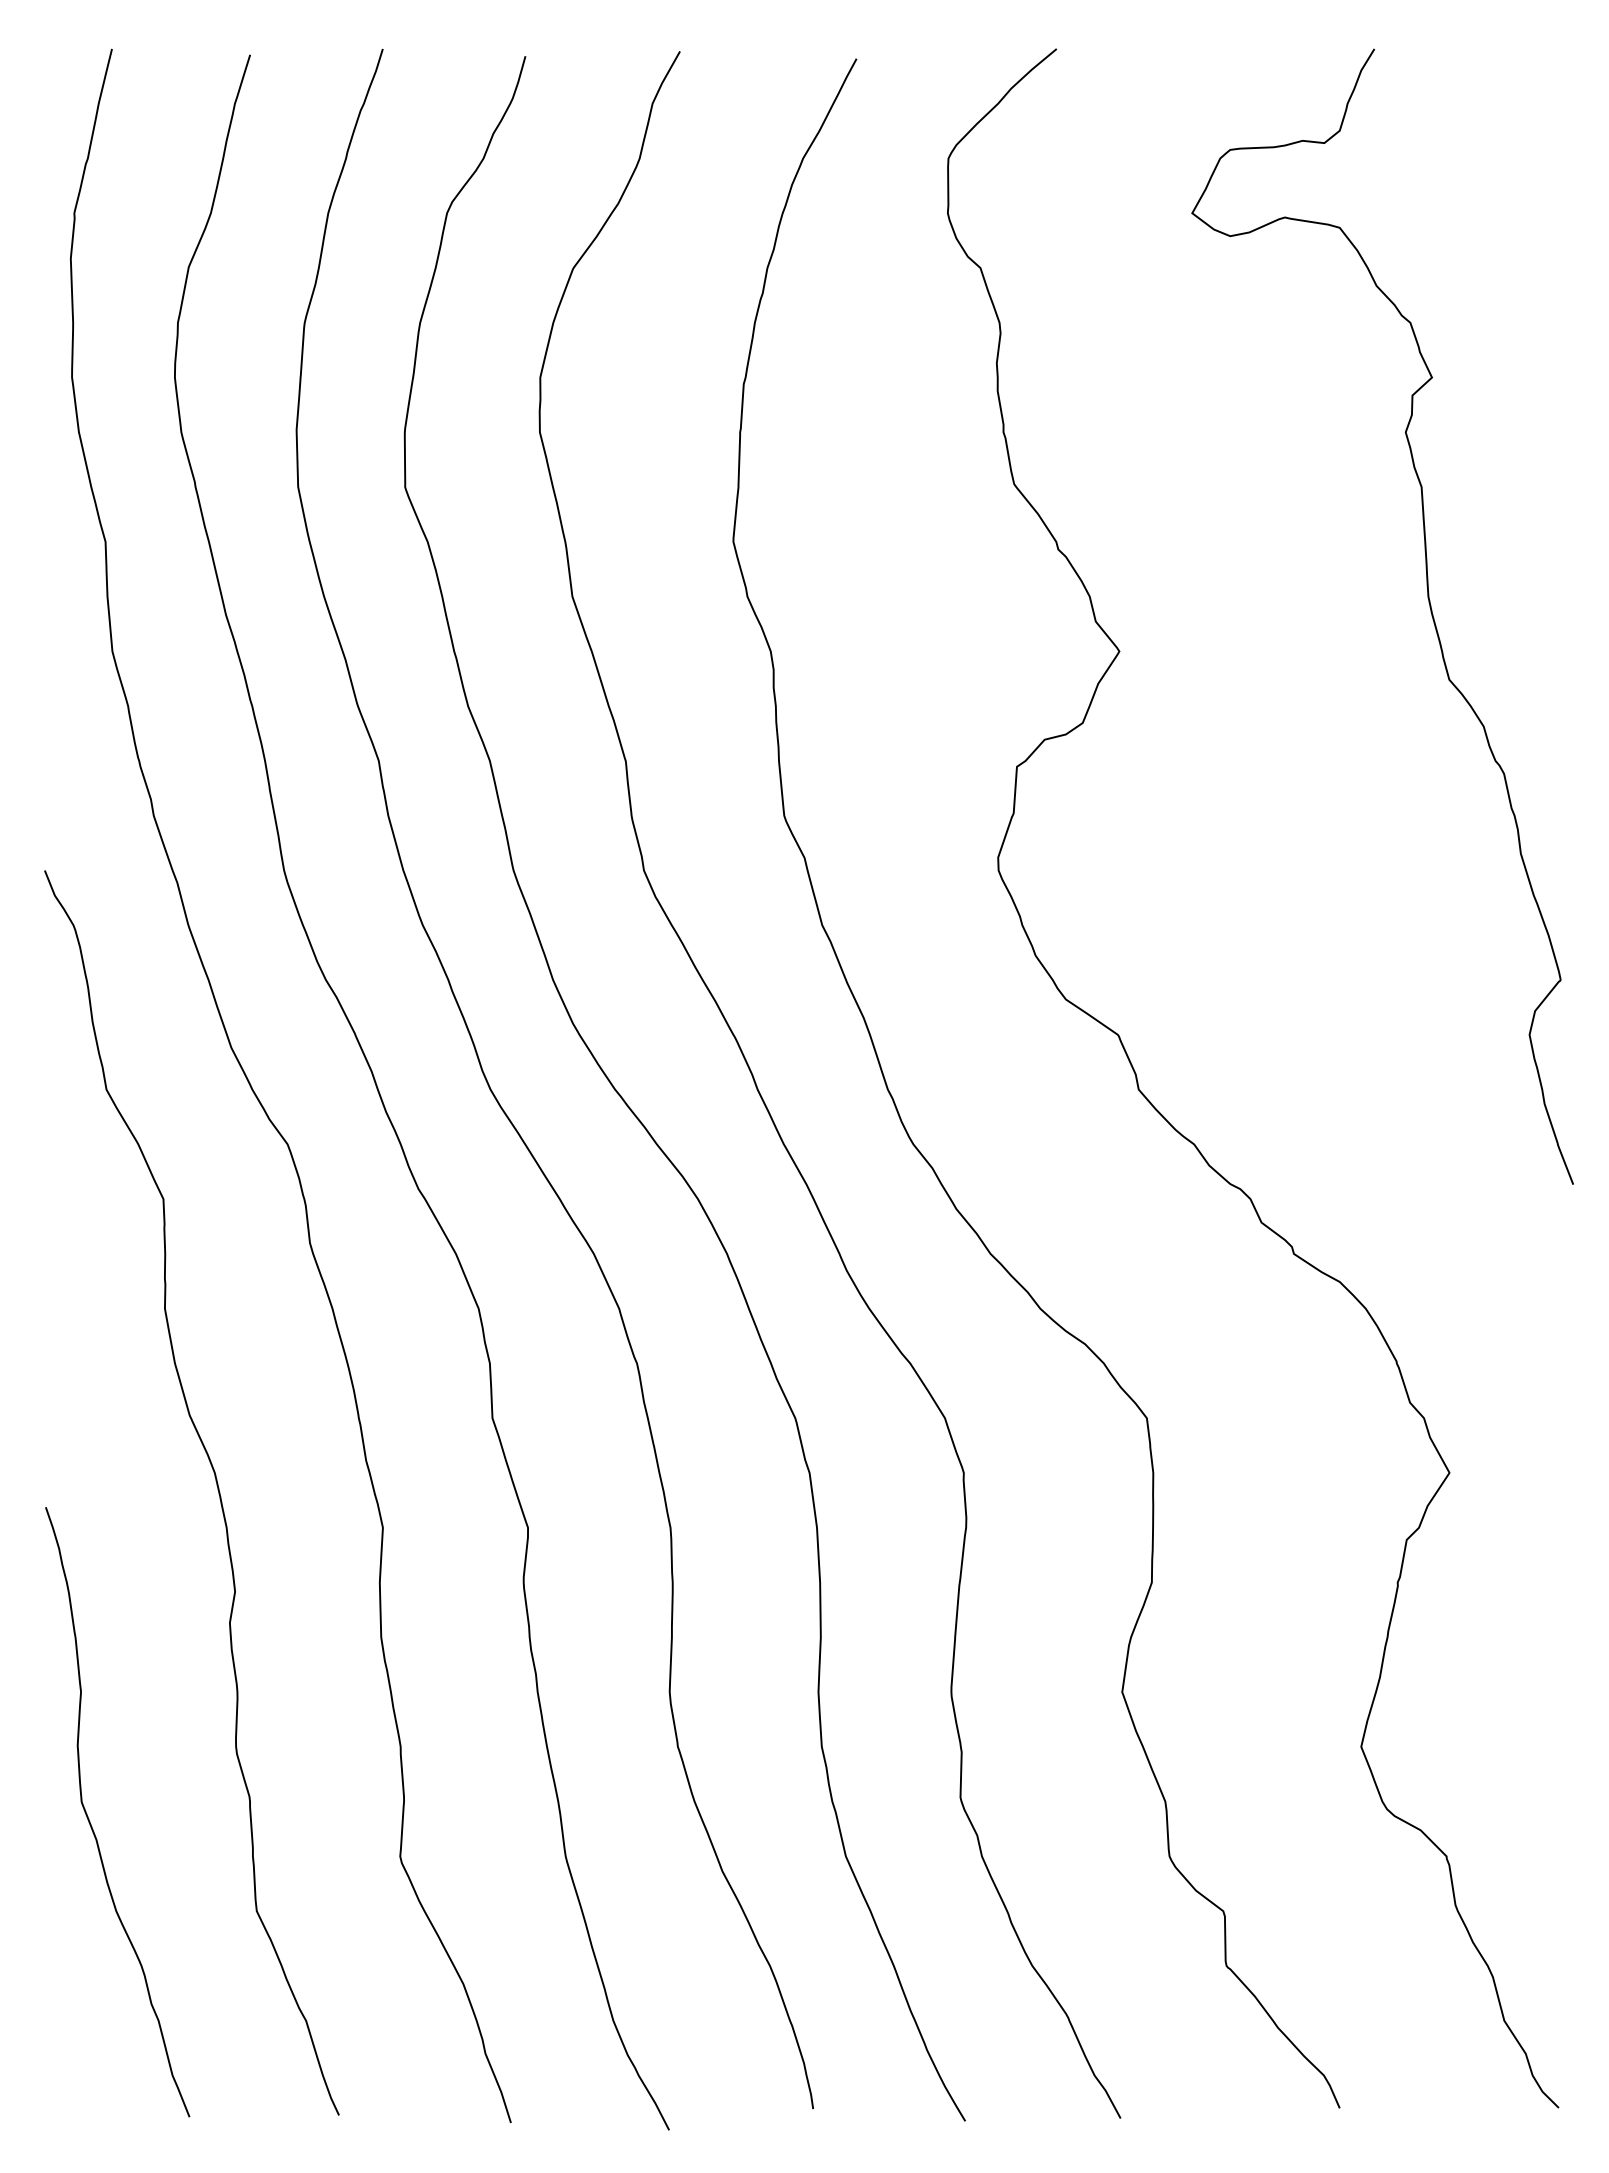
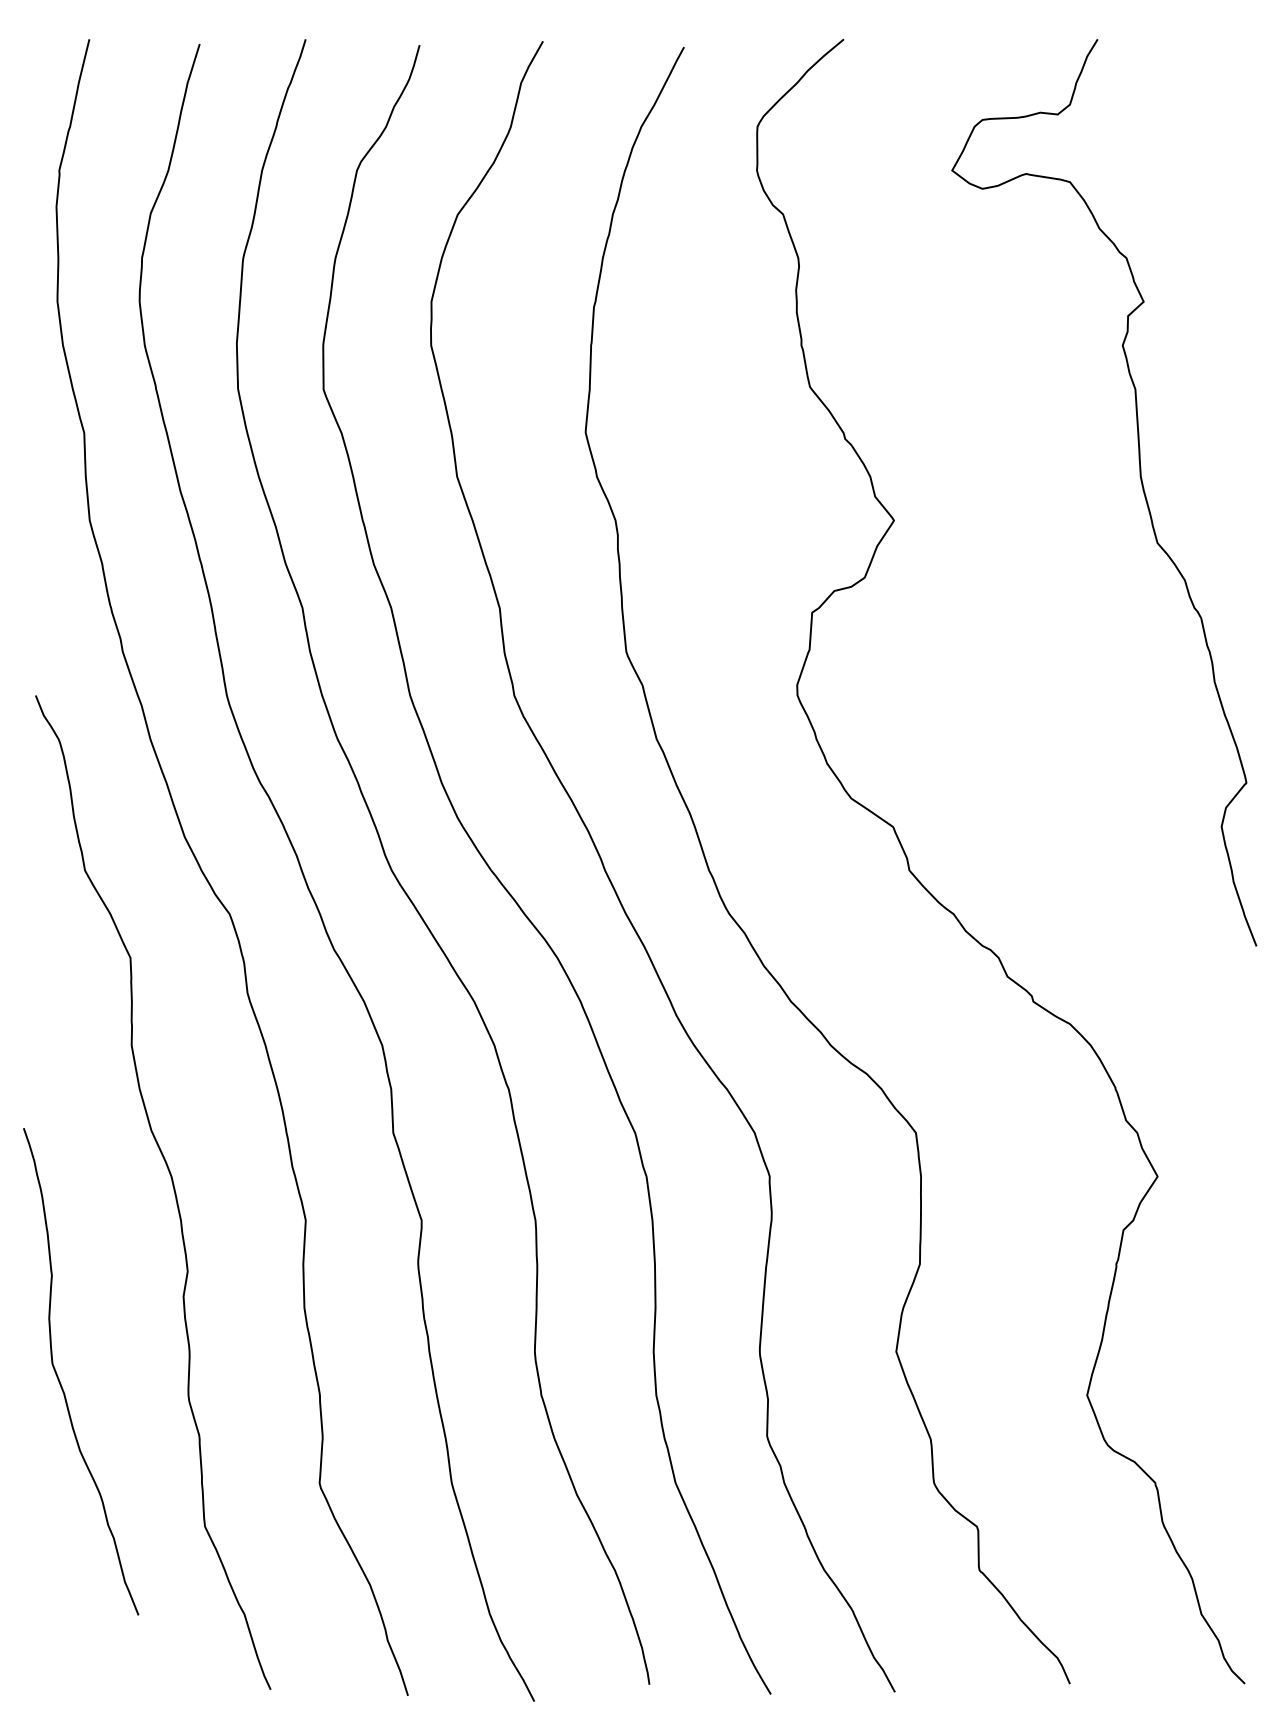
curve: (90, 1821) -> (59, 1379), moved

